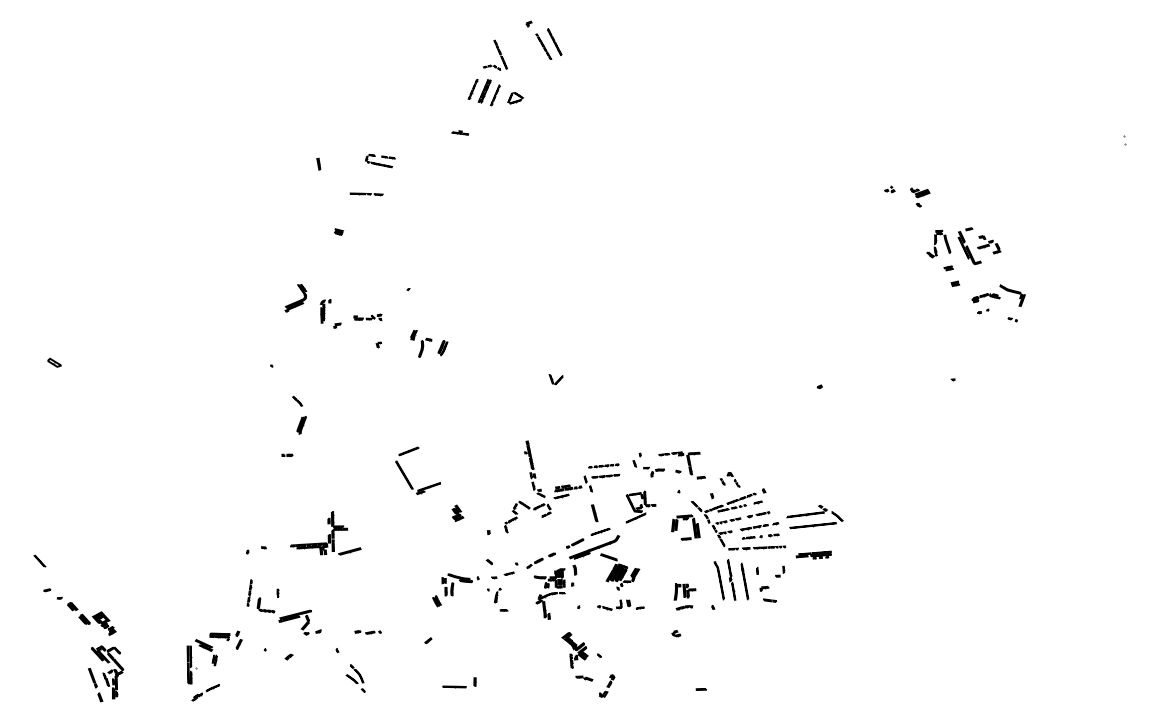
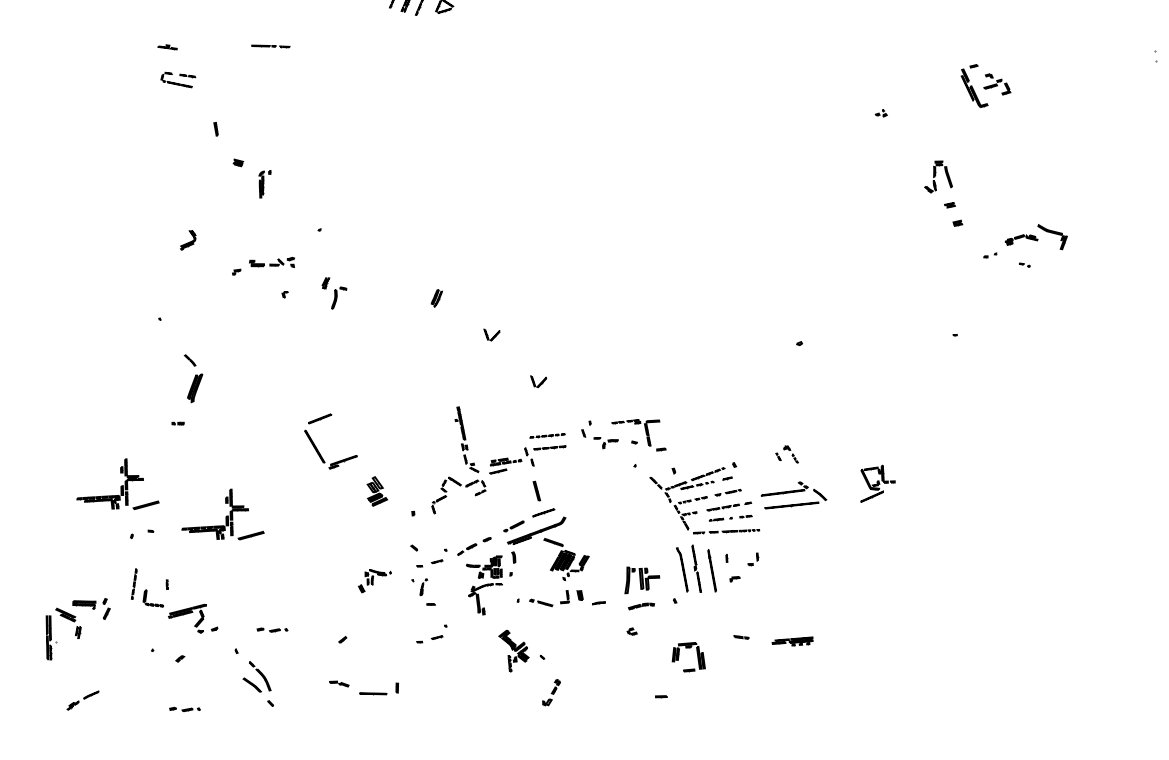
part: (459, 132) -> (166, 46), moved
part: (380, 160) -> (178, 79), moved
part: (318, 163) -> (215, 128), moved
line: (366, 194) -> (270, 46), moved
part: (920, 197) -> (917, 122), removed
part: (979, 246) -> (985, 86), moved
part: (998, 295) -> (1036, 236), moved
part: (295, 298) -> (187, 240), size x0.6
part: (325, 311) -> (264, 184), moved
part: (367, 317) -> (271, 262), size x1.4
part: (442, 348) -> (436, 298), moved
part: (595, 419) -> (537, 381), added
part: (301, 425) -> (194, 388), size x1.4
part: (729, 479) -> (786, 454), moved
part: (640, 506) -> (877, 483), moved
part: (235, 507) -> (117, 484), added
part: (457, 512) -> (376, 490), size x1.6
part: (685, 520) -> (688, 648), moved
part: (813, 554) -> (792, 640), moved
part: (455, 590) -> (374, 581), size x0.6
part: (684, 596) -> (641, 588), size x1.4
part: (769, 600) -> (740, 637), moved
part: (620, 604) -> (567, 597), size x1.4
part: (504, 635) -> (431, 633), added
part: (214, 657) -> (78, 629), moved
part: (355, 678) -> (257, 683), size x1.4
part: (584, 678) -> (339, 683), moved
part: (292, 700) -> (184, 709), added

